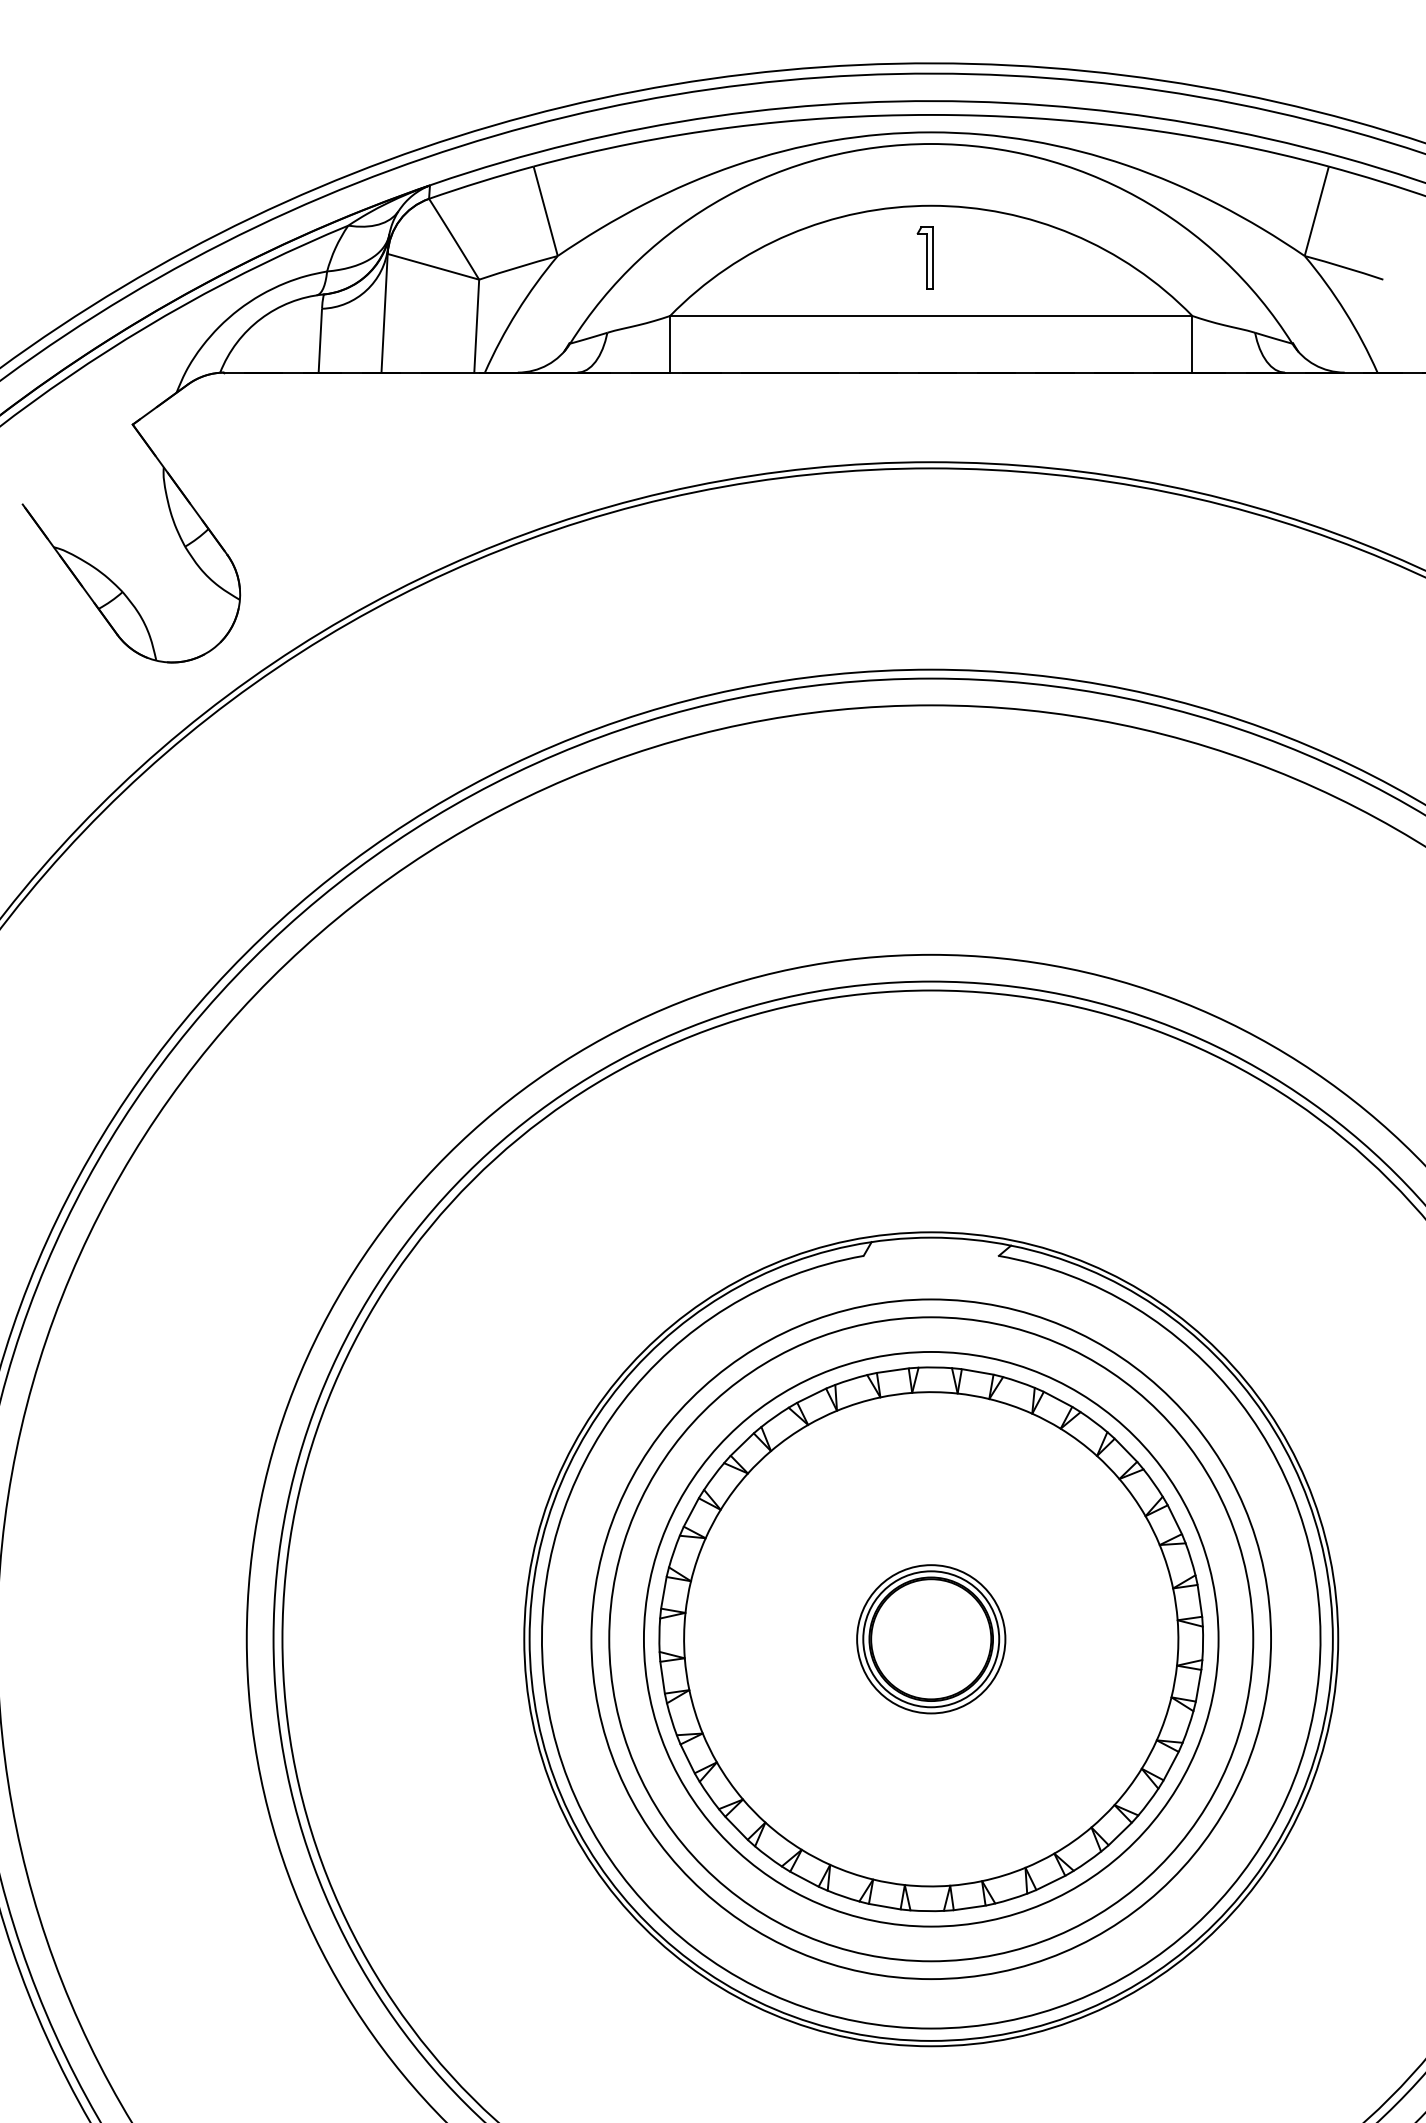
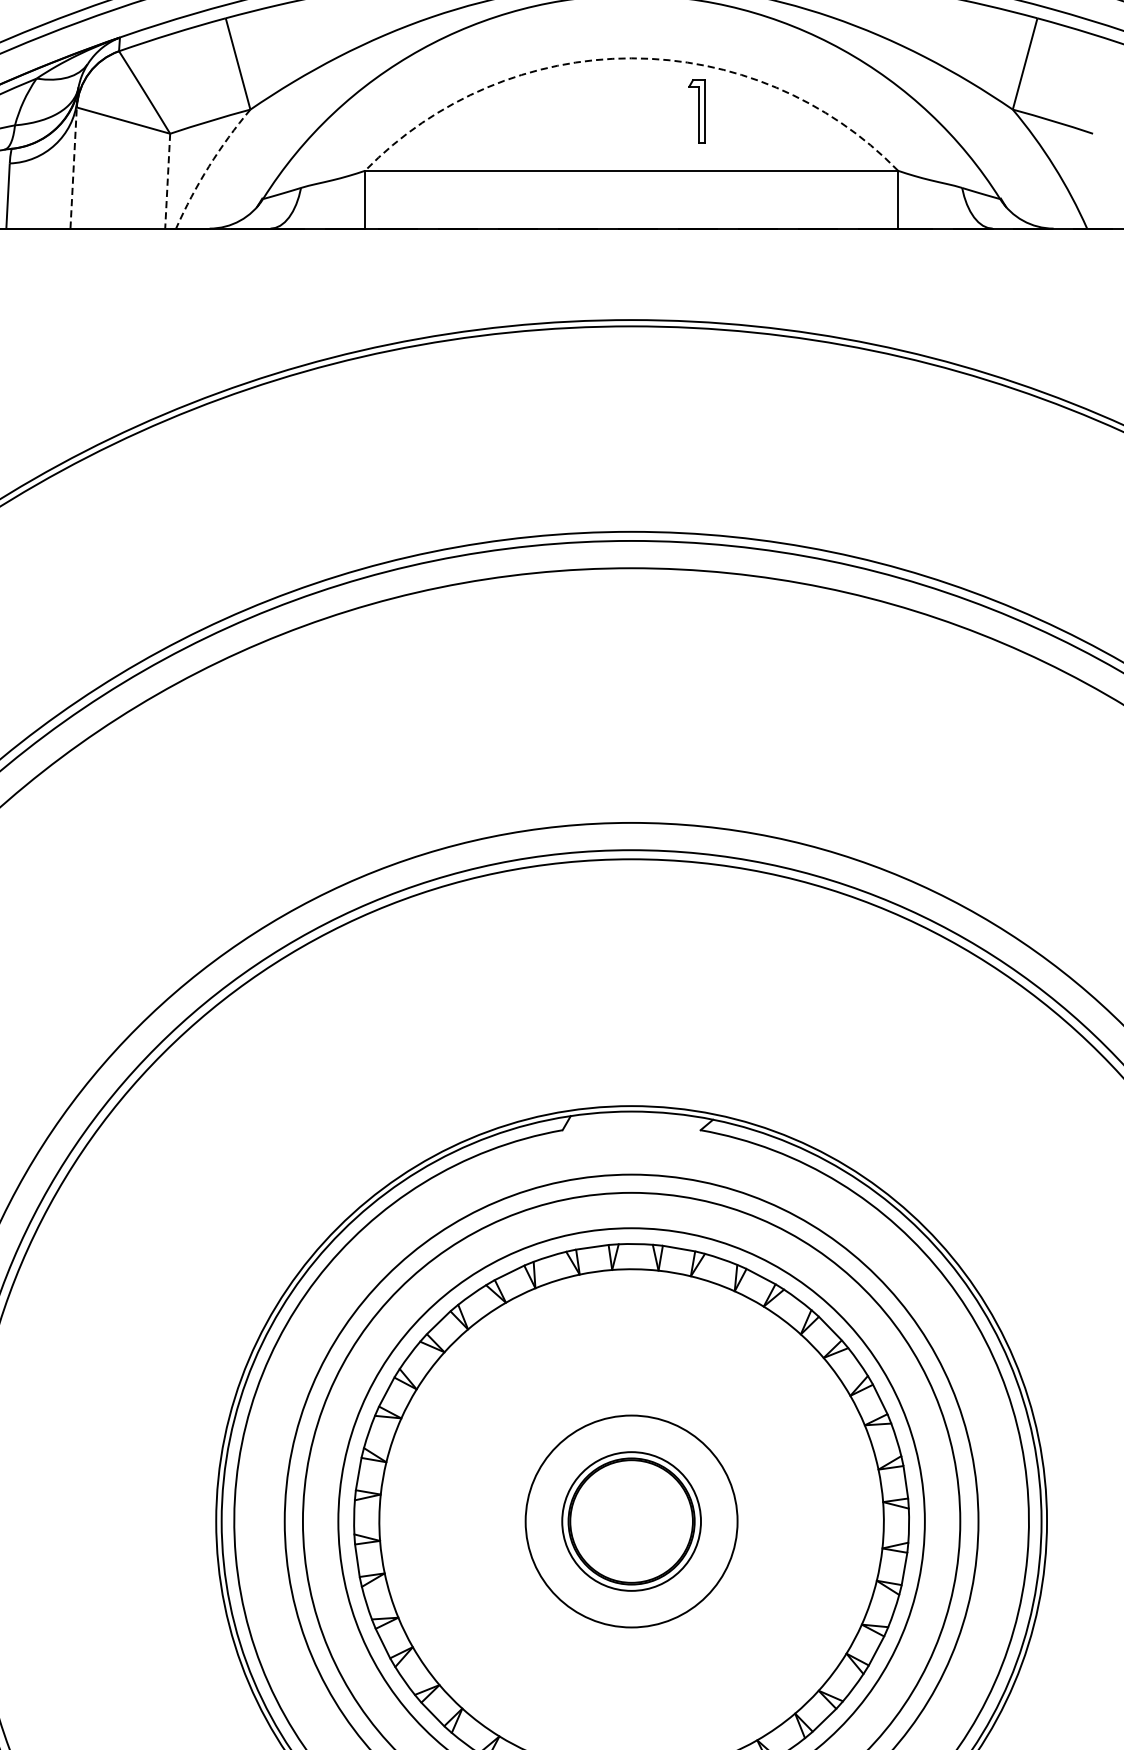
arc: (931, 205) -> (631, 58), solid -> dashed
part: (924, 257) -> (696, 111), moved
arc: (517, 311) -> (209, 166), solid -> dashed
line: (384, 312) -> (73, 167), solid -> dashed
line: (476, 326) -> (167, 181), solid -> dashed
circle: (931, 1639) -> (631, 1521), size x1.4

